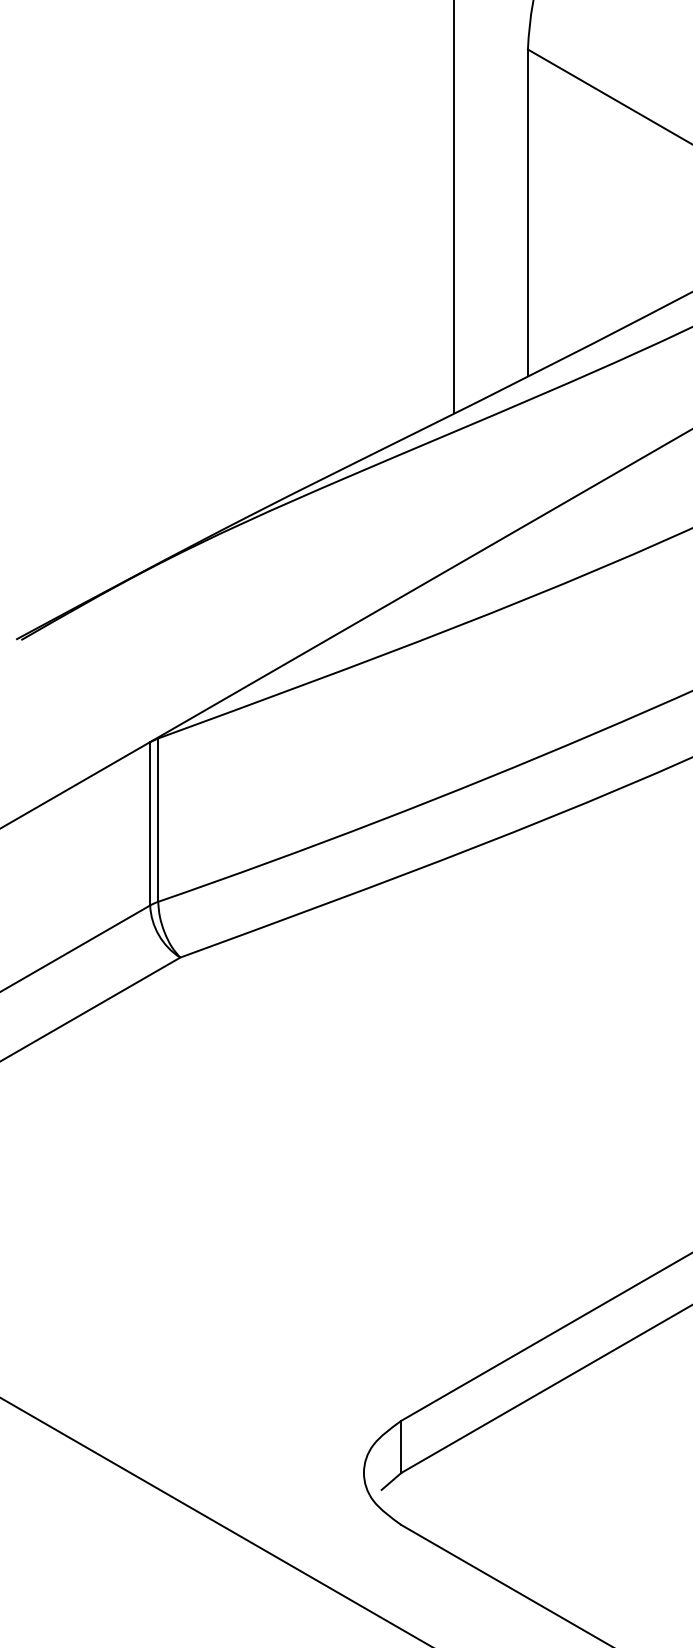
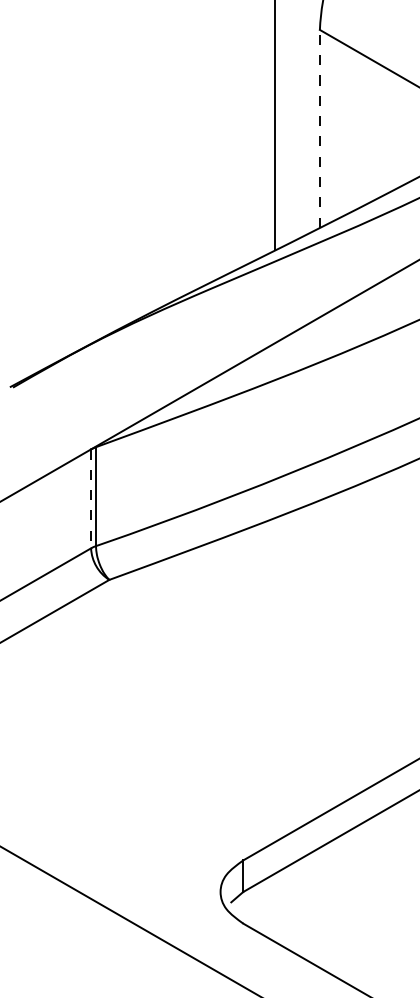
line: (527, 212) -> (319, 128), solid -> dashed
line: (150, 824) -> (91, 499), solid -> dashed

